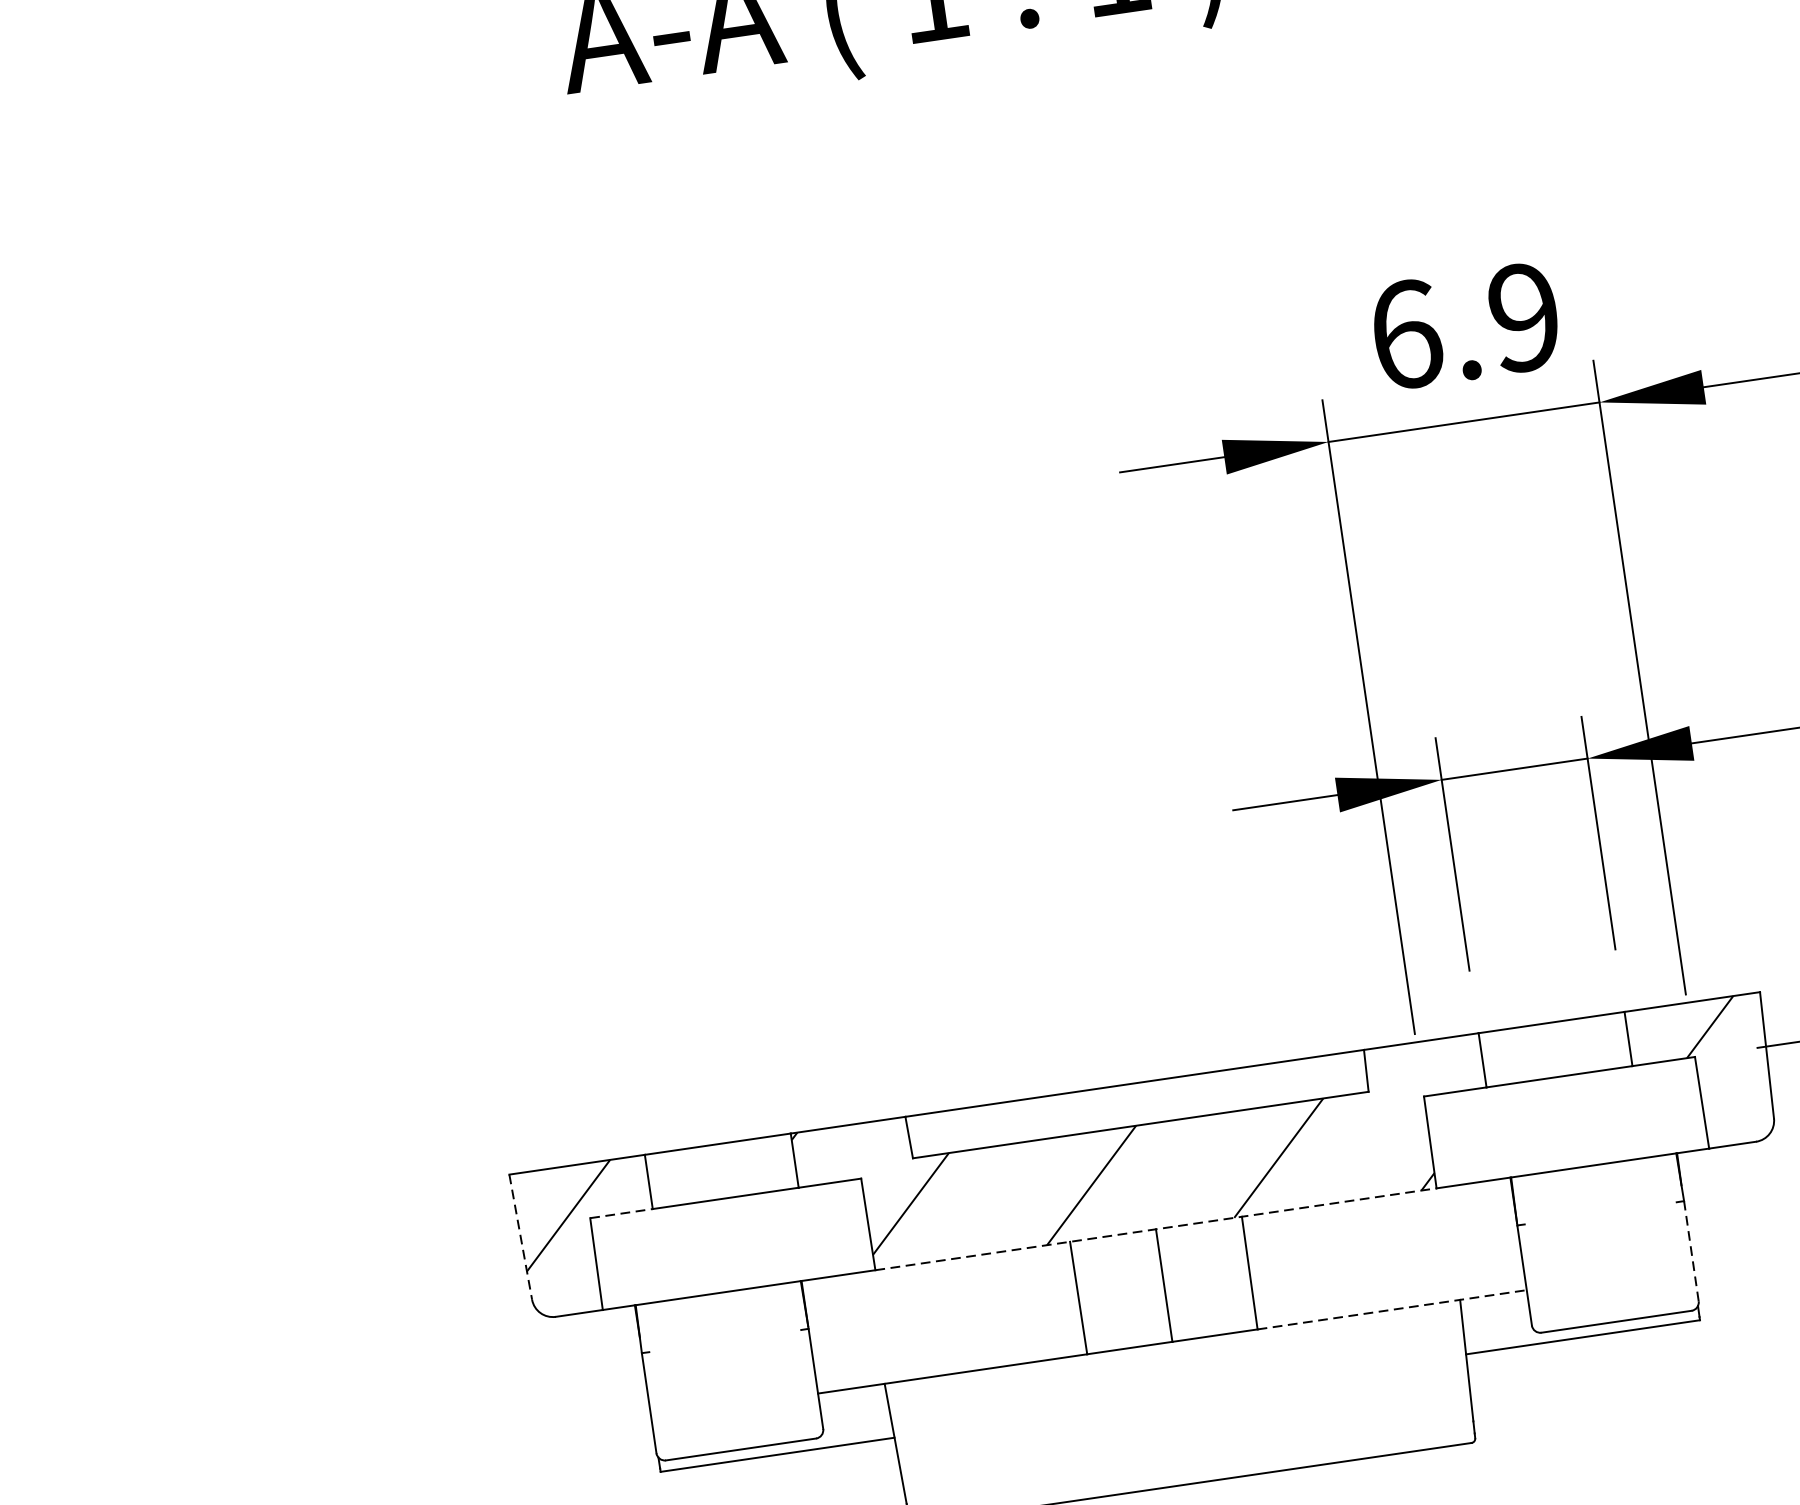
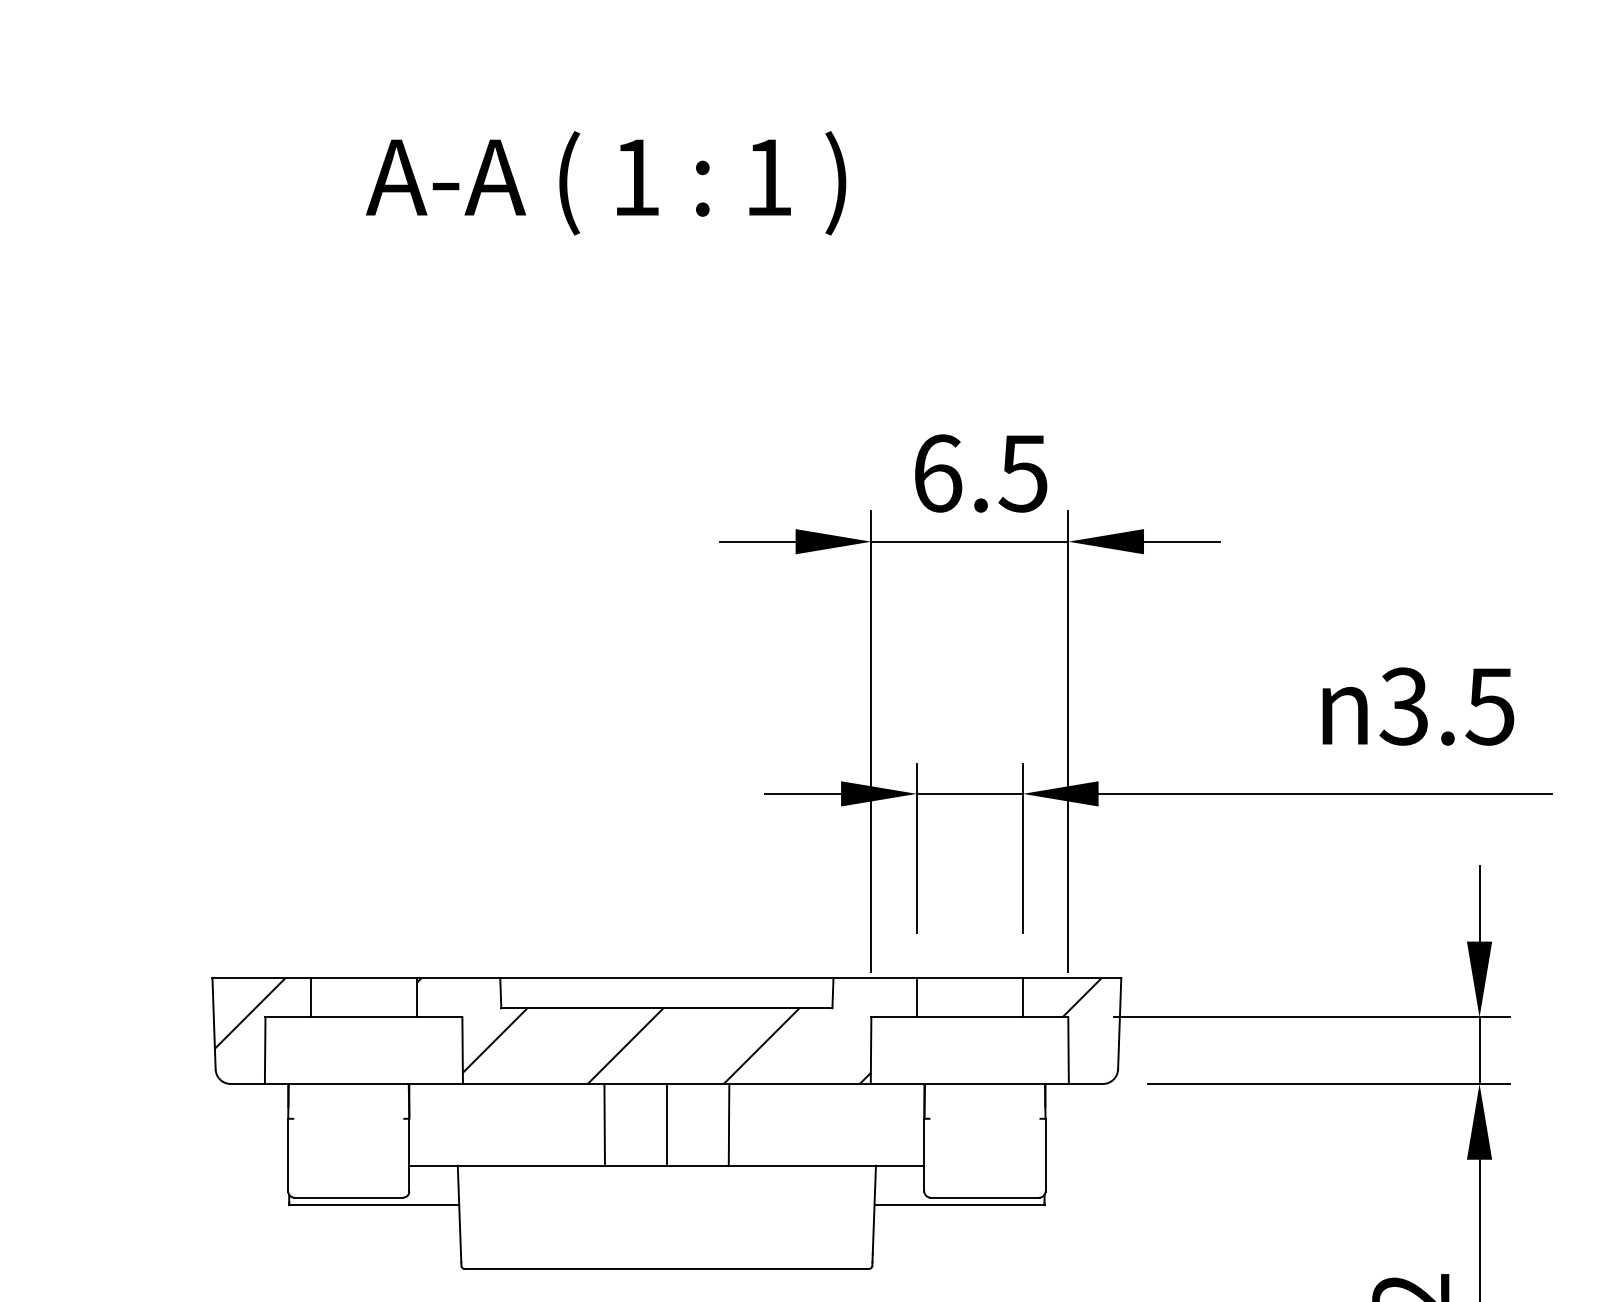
text: (1522, 317) -> (1022, 473), 6.9 -> 6.5
line: (621, 1213) -> (288, 1017), dashed -> solid
line: (1155, 1230) -> (666, 1084), dashed -> solid
line: (521, 1236) -> (214, 1023), dashed -> solid
line: (1691, 1250) -> (1045, 1154), dashed -> solid
line: (1392, 1309) -> (826, 1165), dashed -> solid

